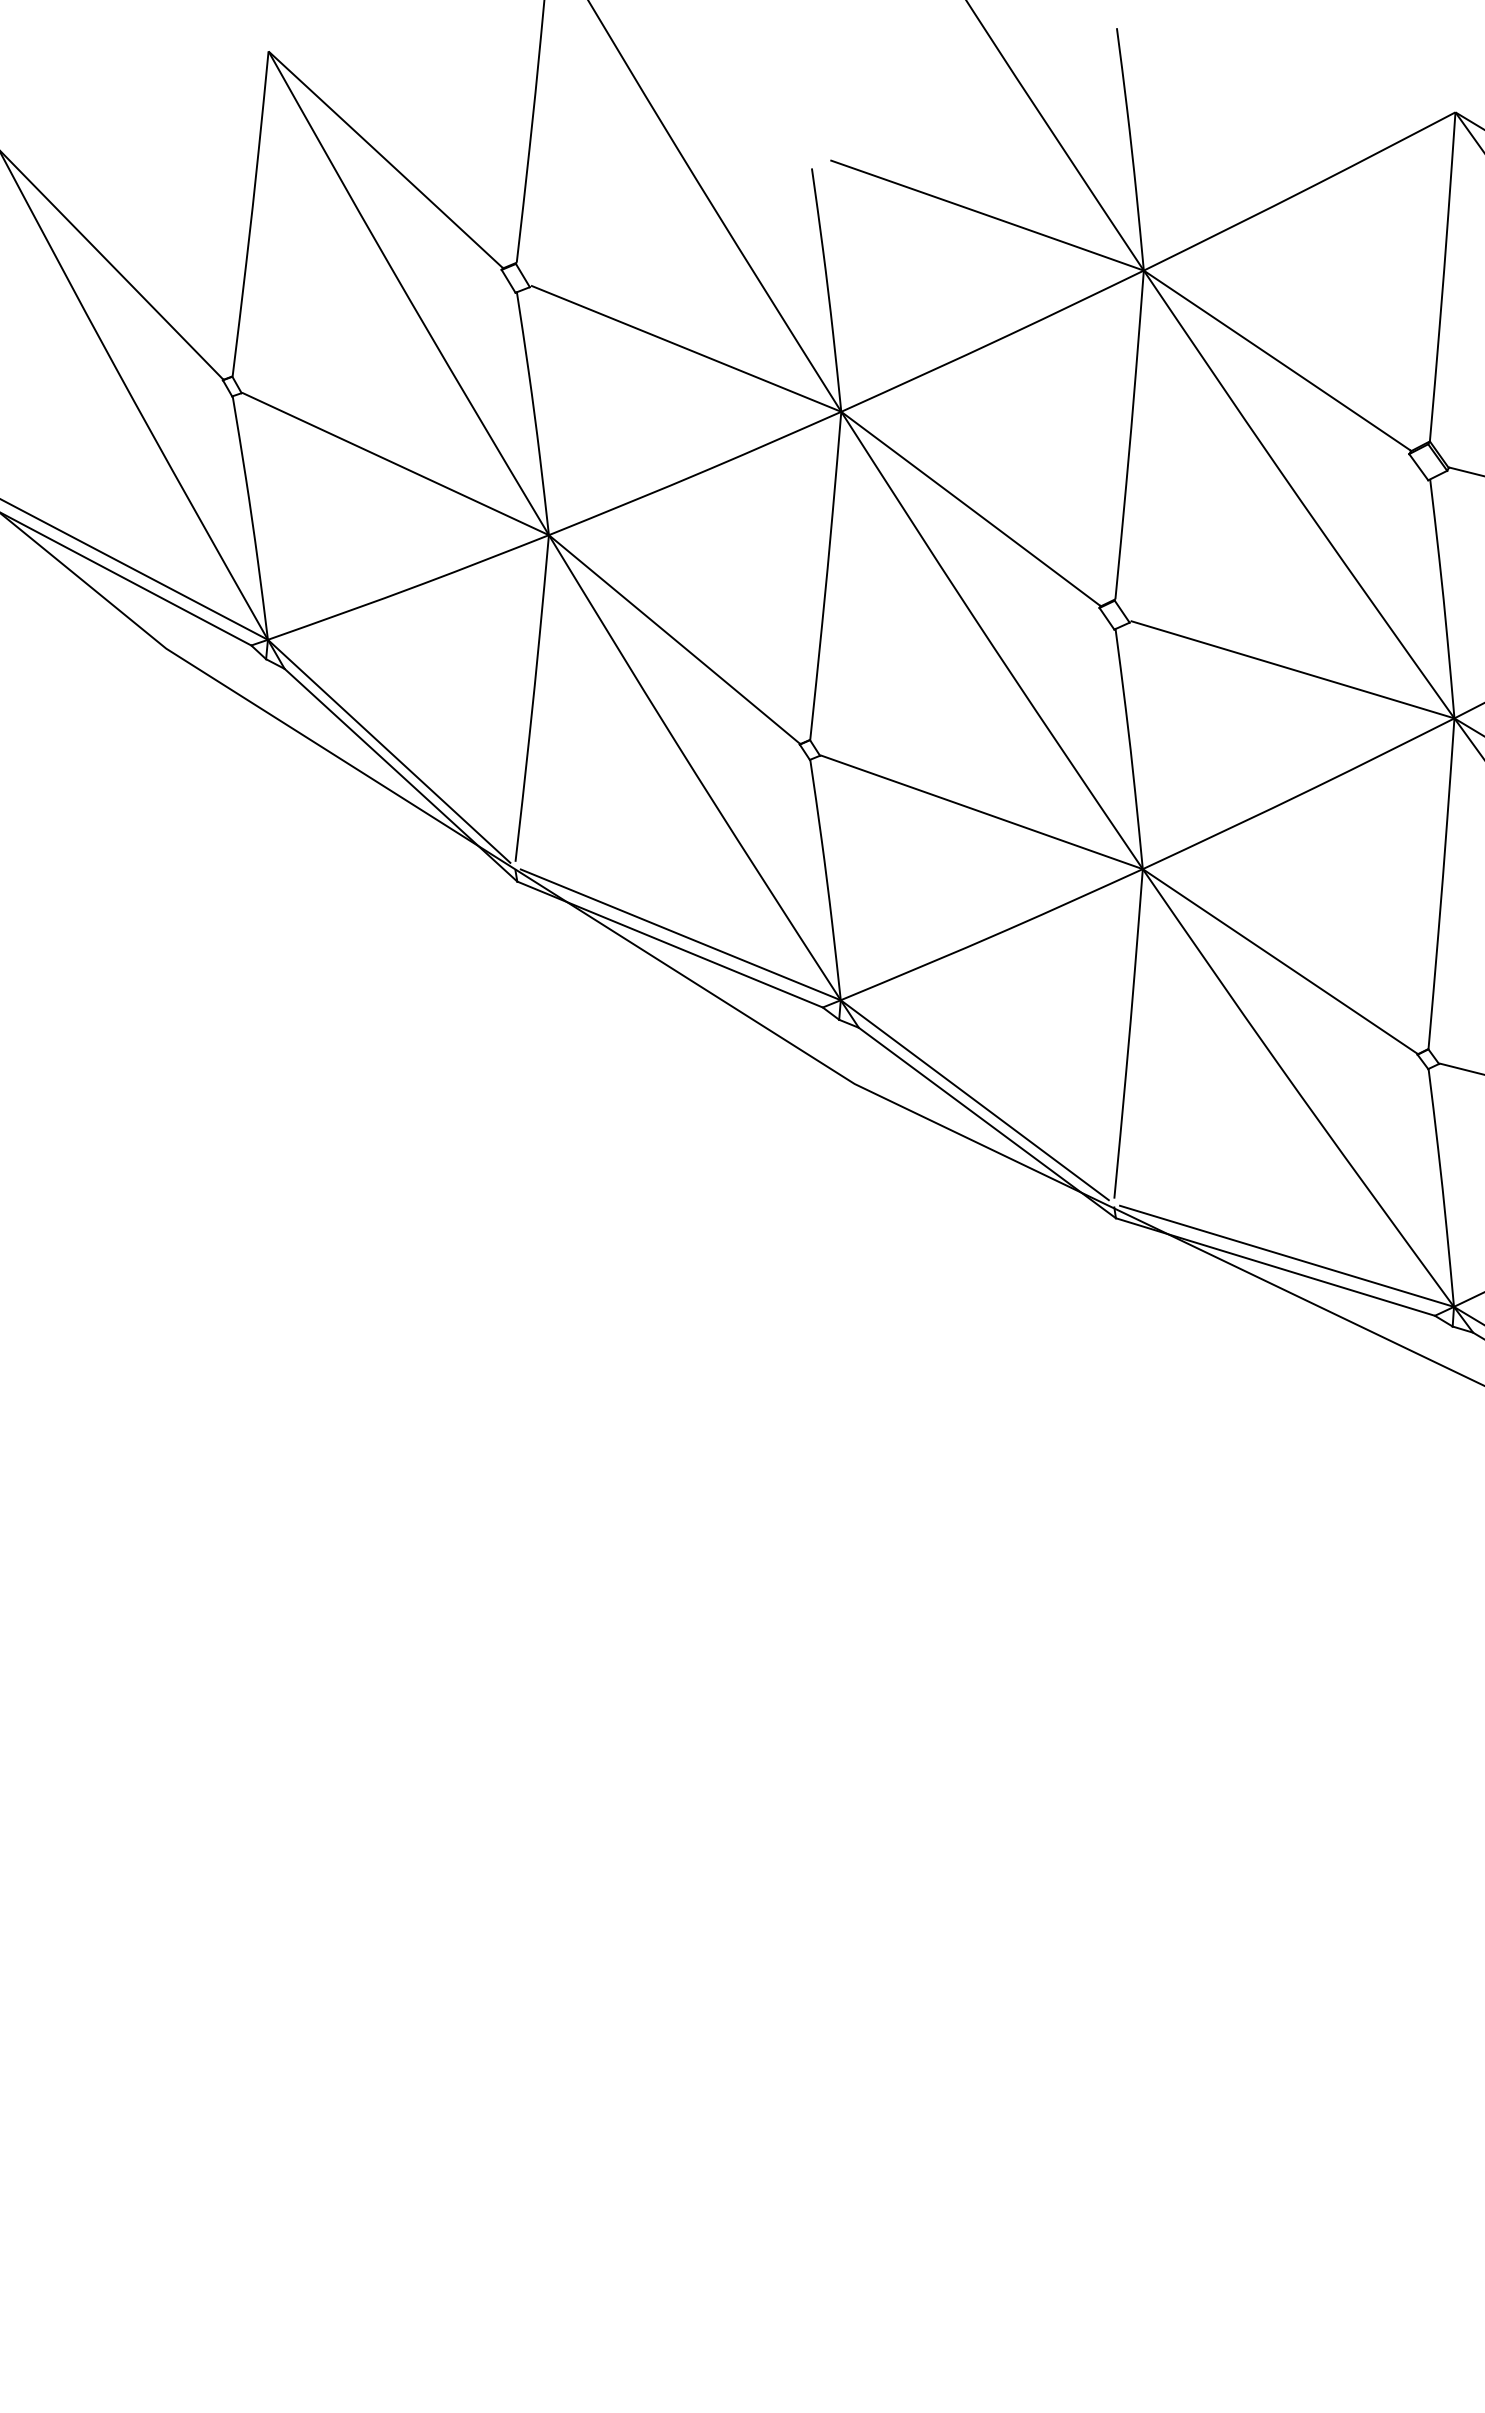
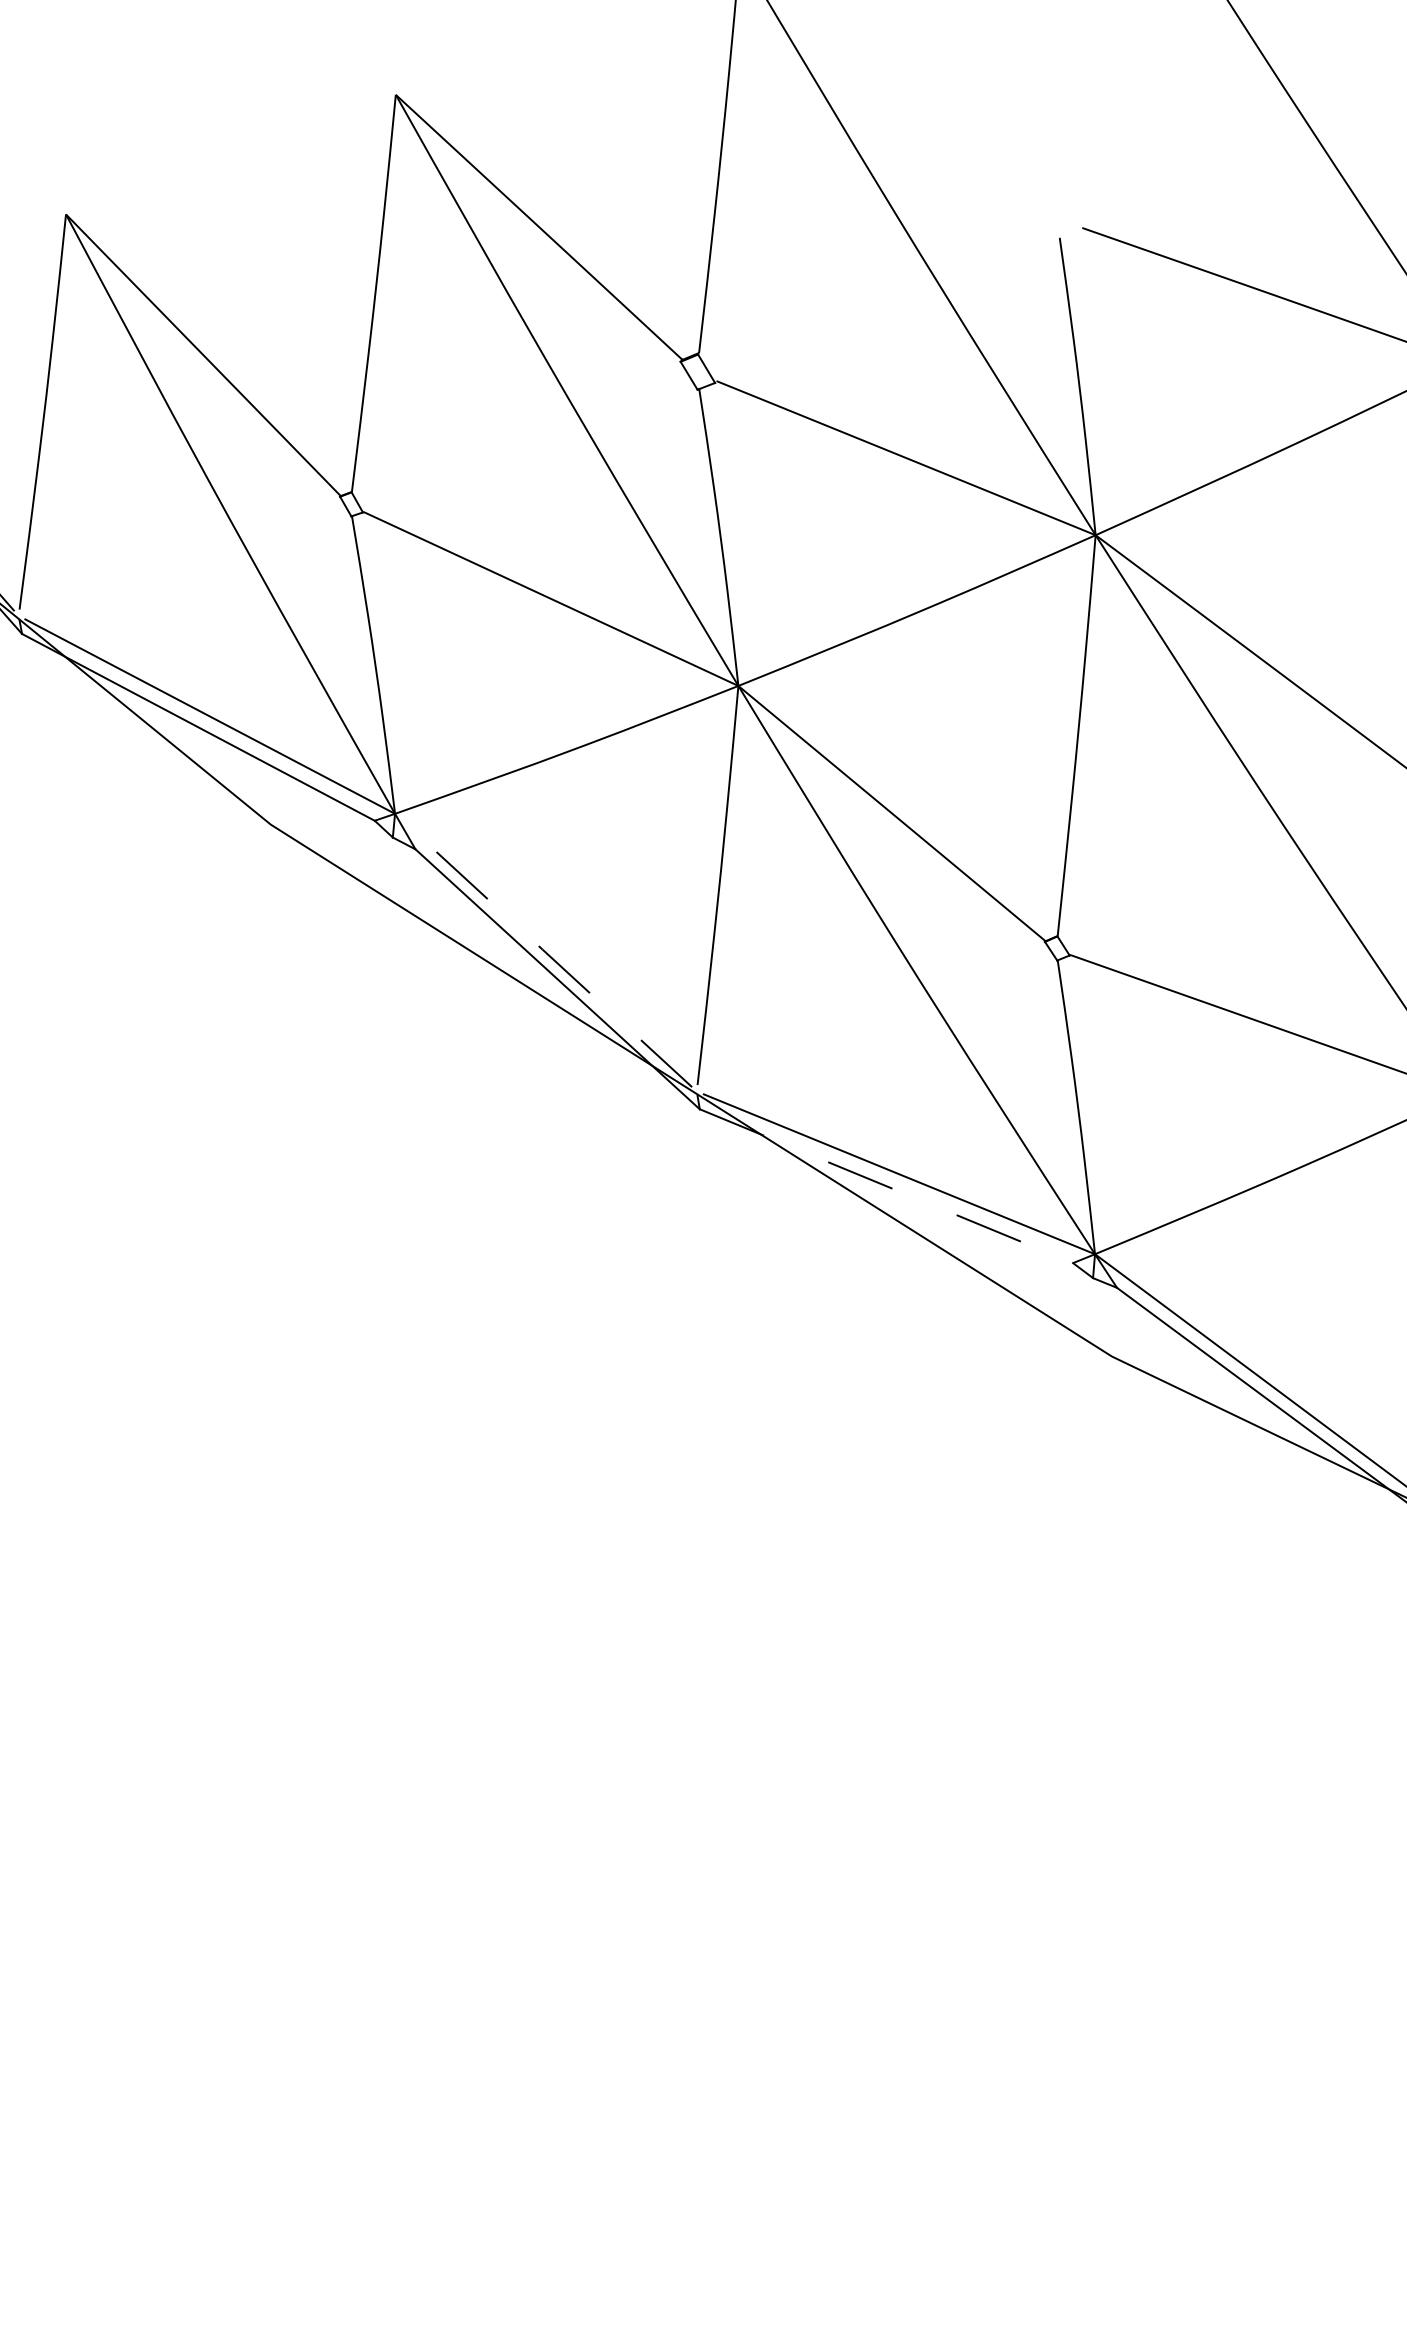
line: (390, 752) -> (544, 951), solid -> dashed
line: (670, 944) -> (886, 1186), solid -> dashed

